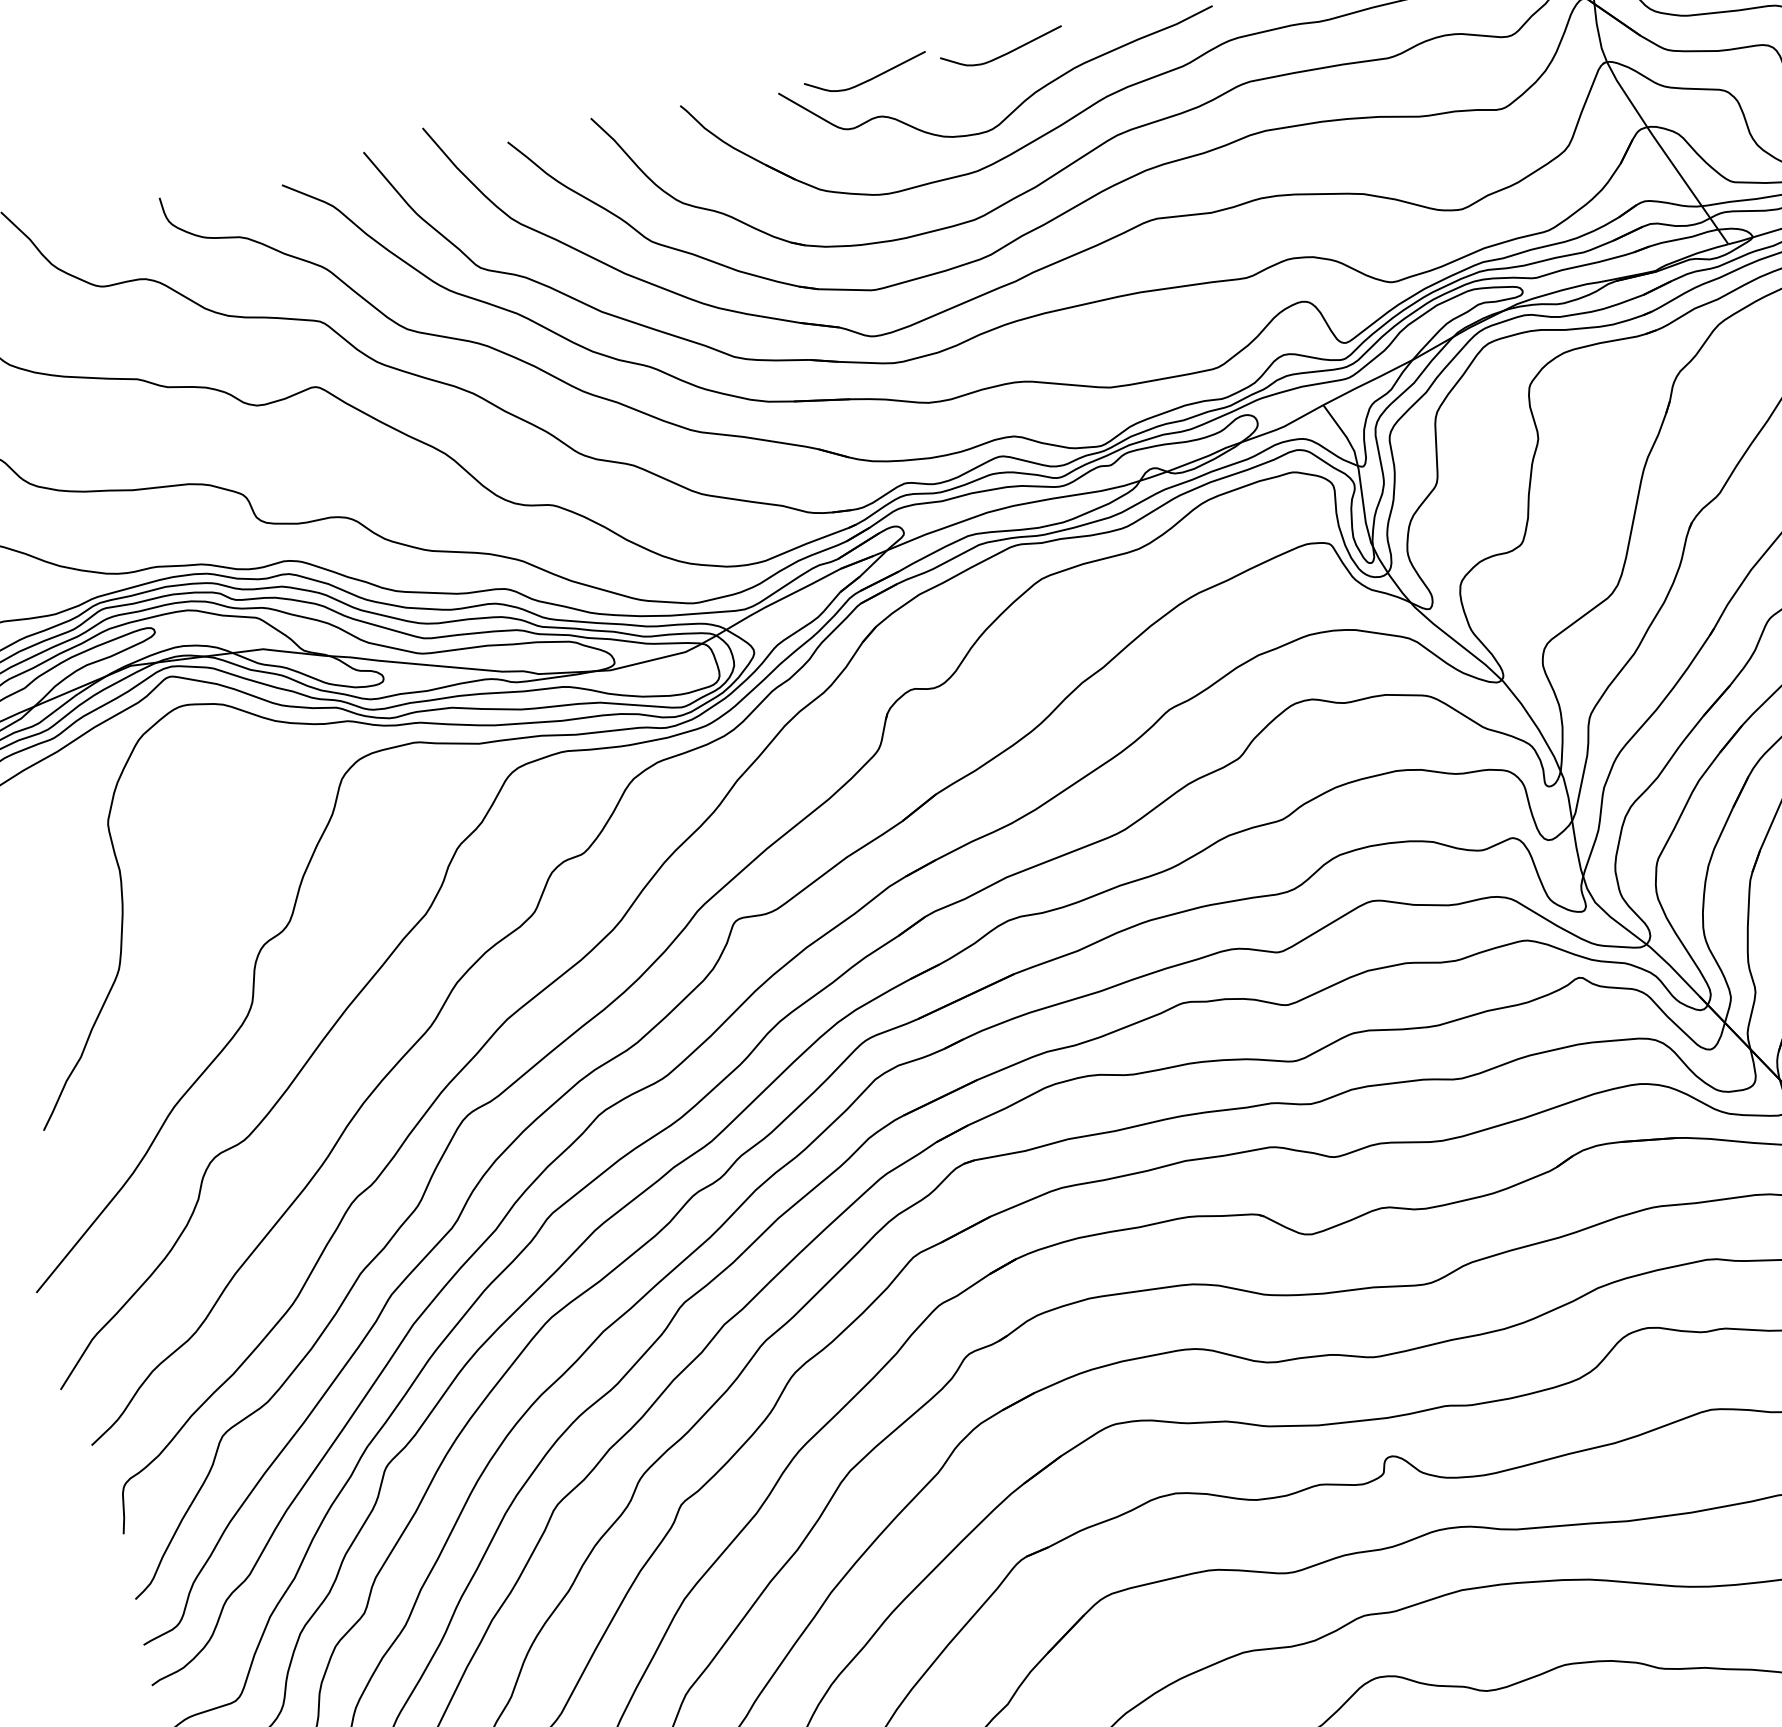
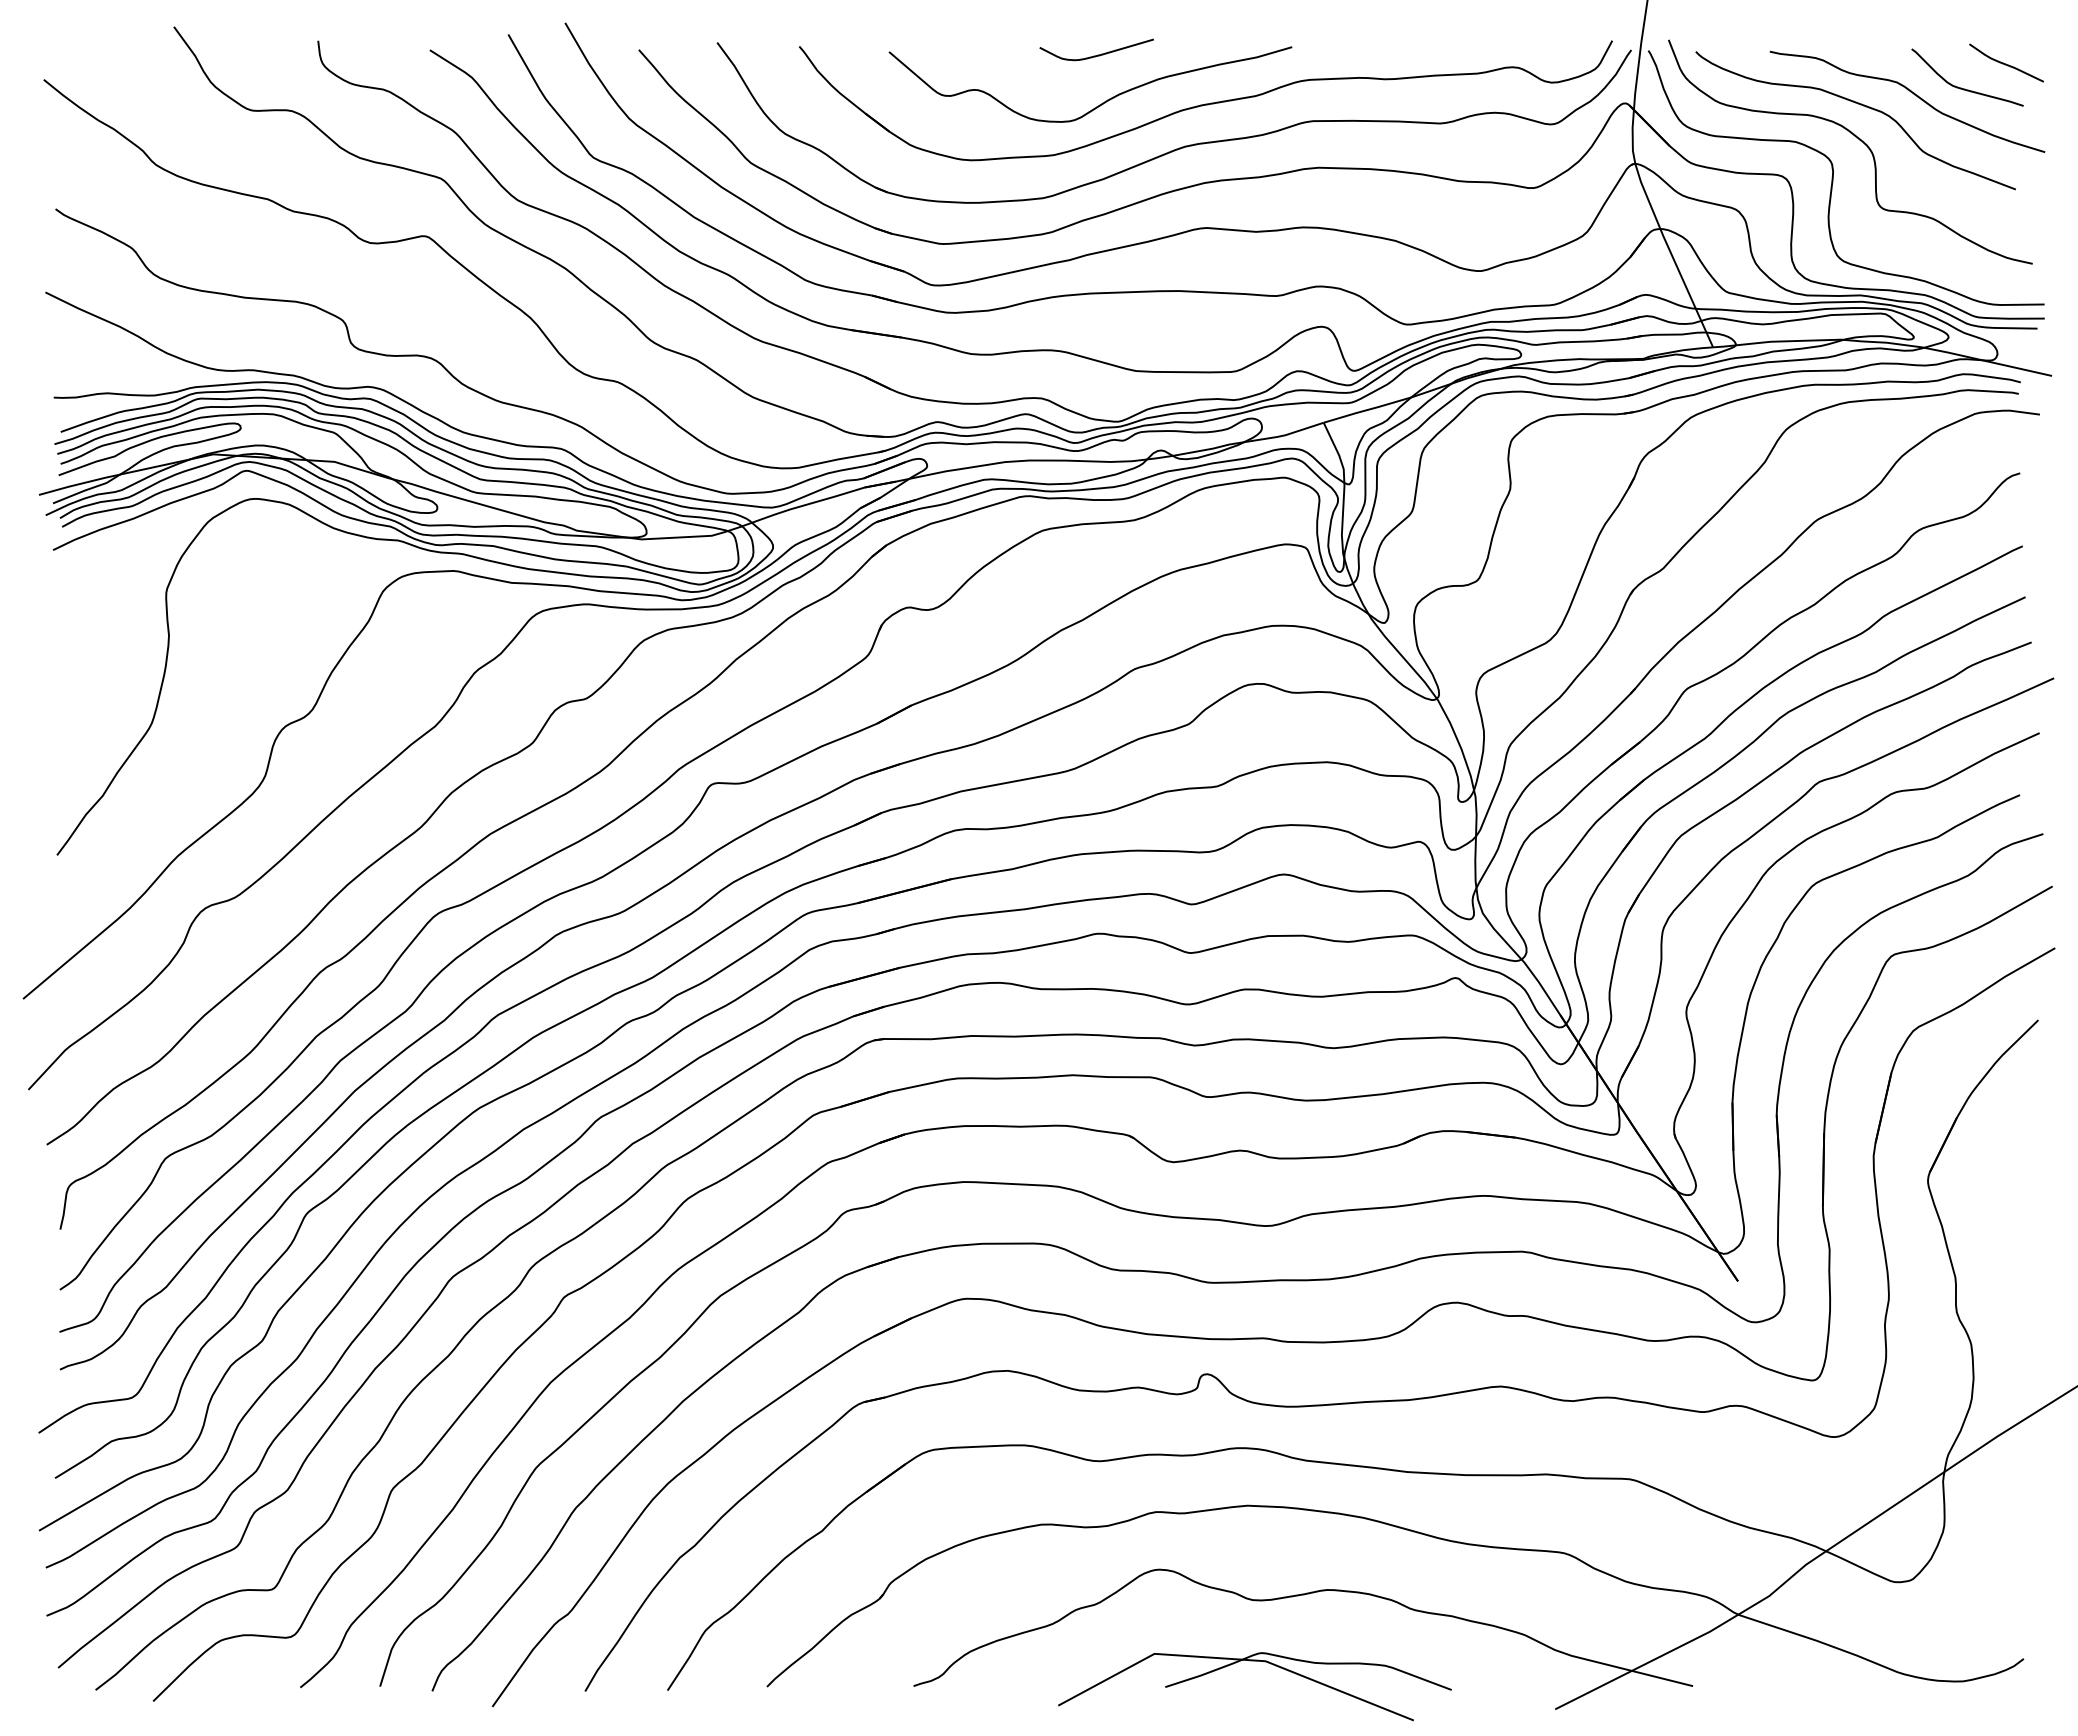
curve: (867, 79) -> (971, 54), removed

